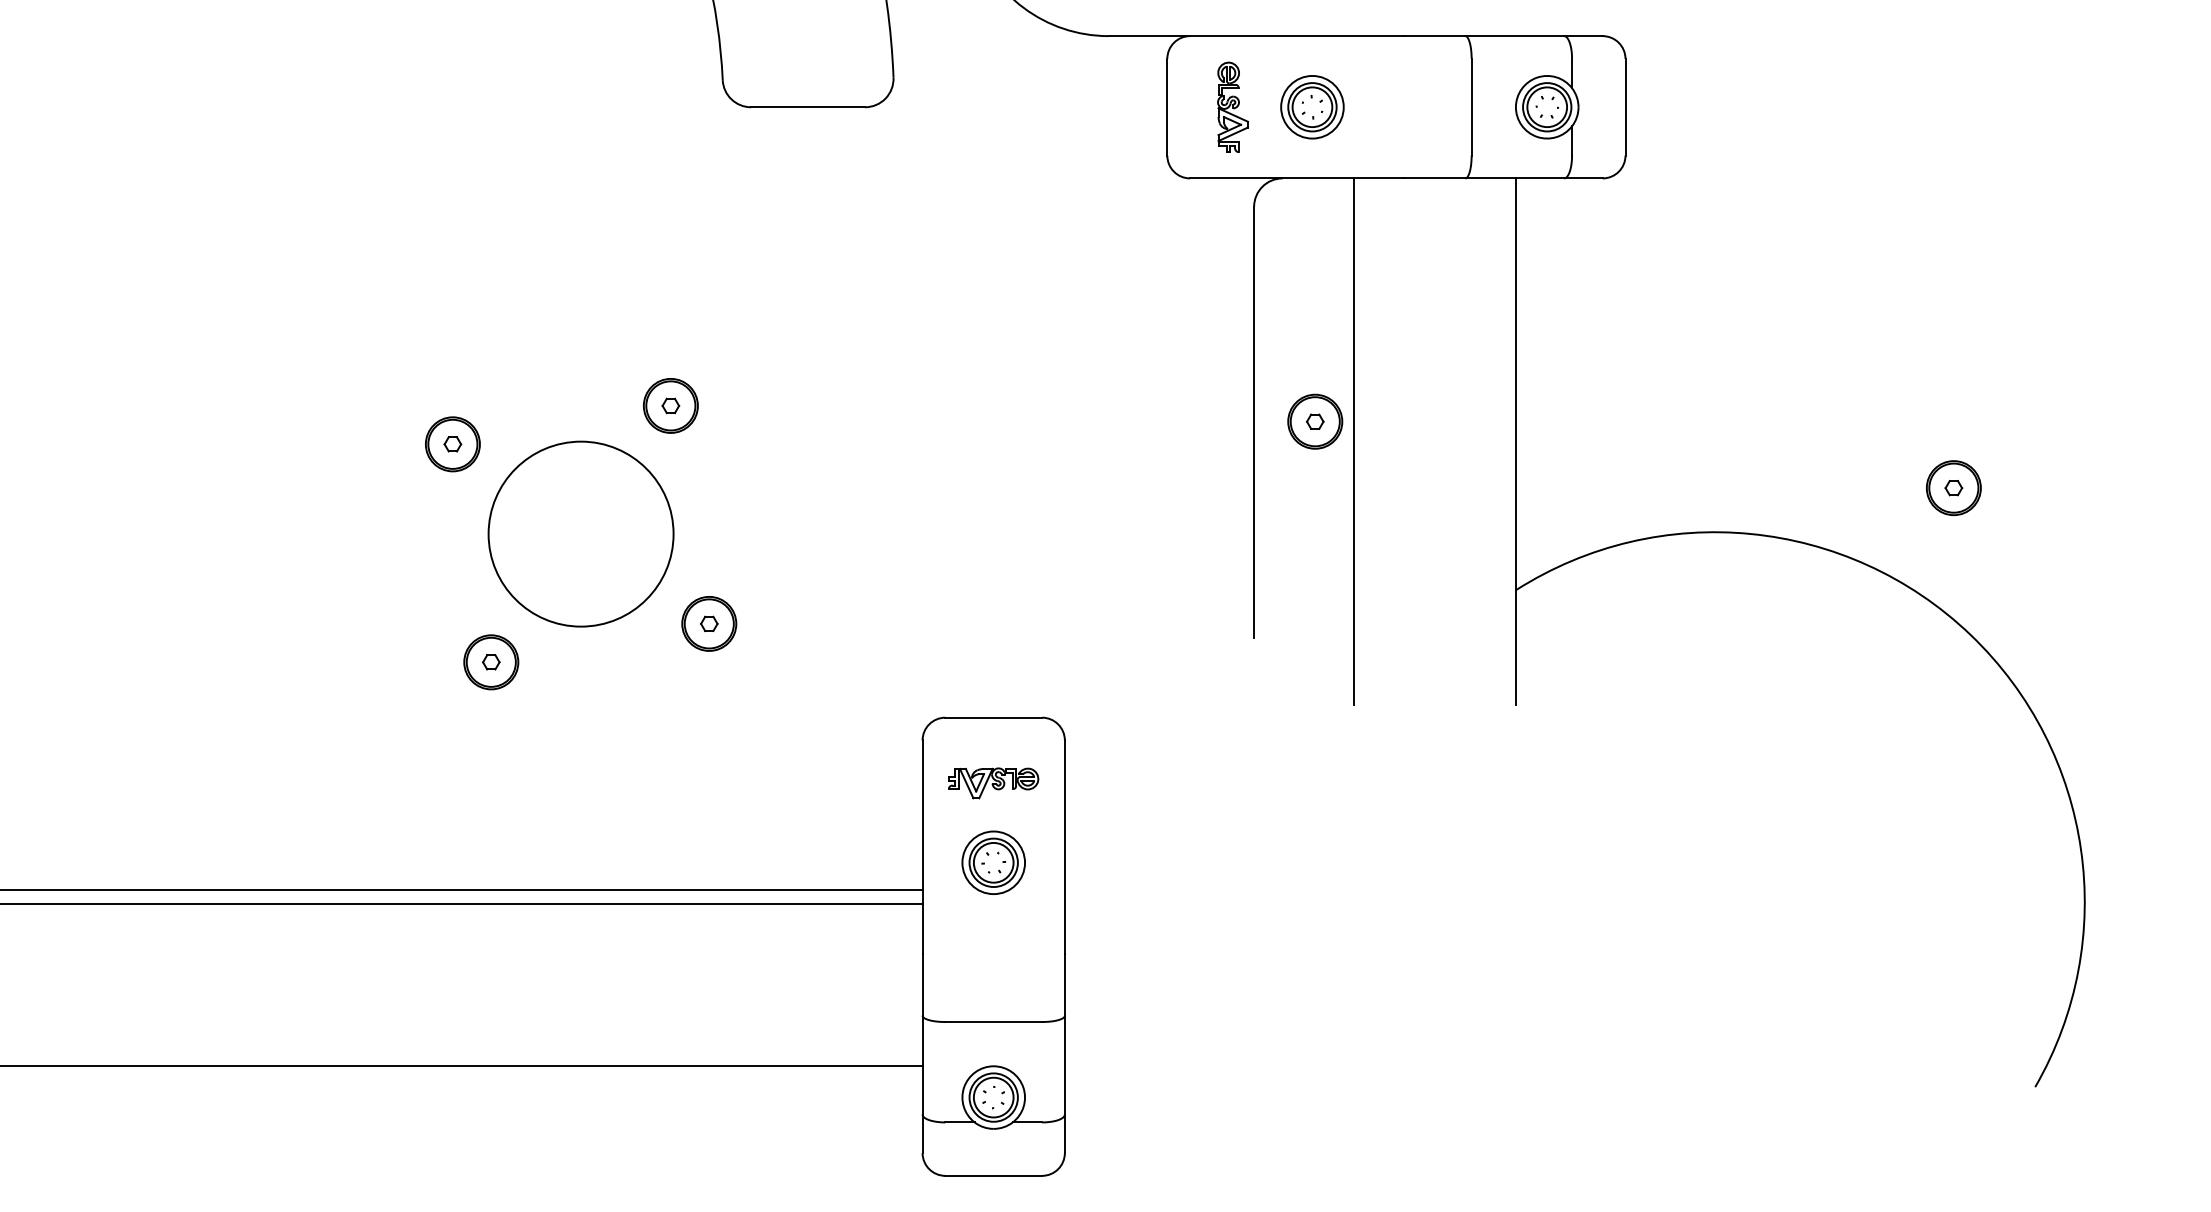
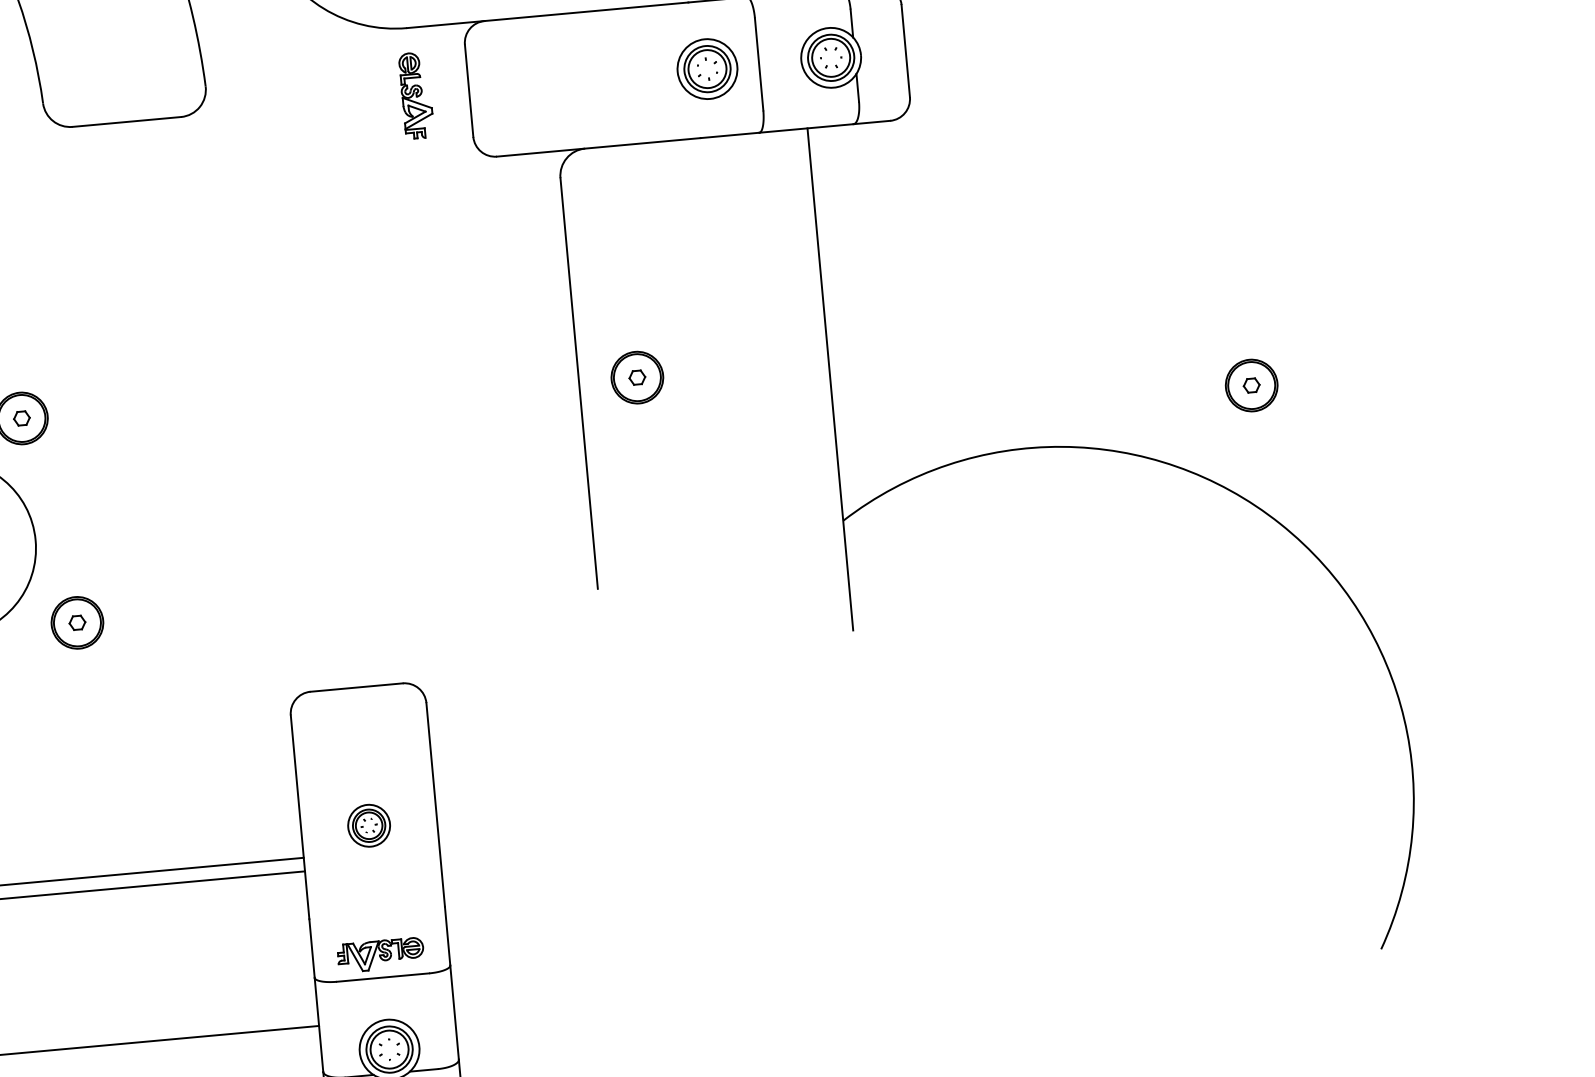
part: (1232, 106) -> (415, 94), moved
part: (1312, 107) -> (707, 69), moved
line: (1353, 441) -> (675, 393), removed
part: (993, 783) -> (380, 955), moved
part: (993, 862) -> (368, 825), size x0.7

